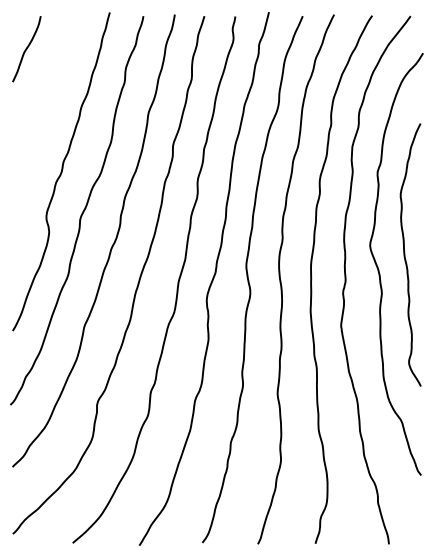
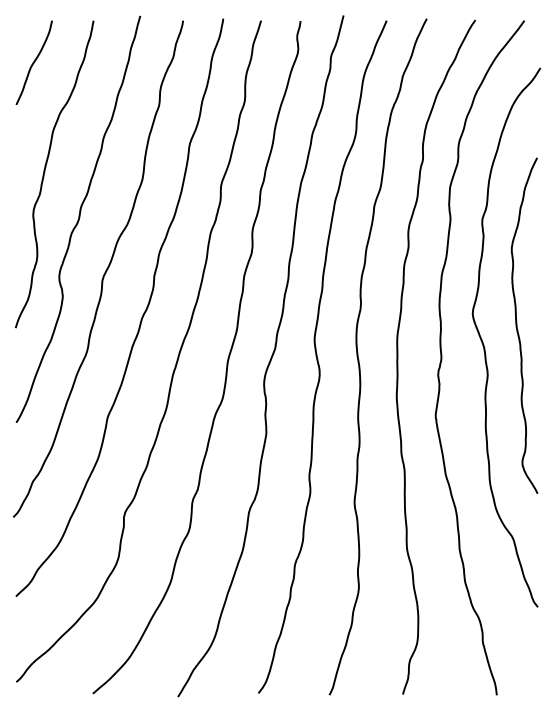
curve: (35, 136) -> (45, 174), added

